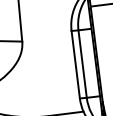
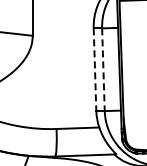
line: (82, 64) -> (103, 70), solid -> dashed
line: (76, 65) -> (95, 70), solid -> dashed

